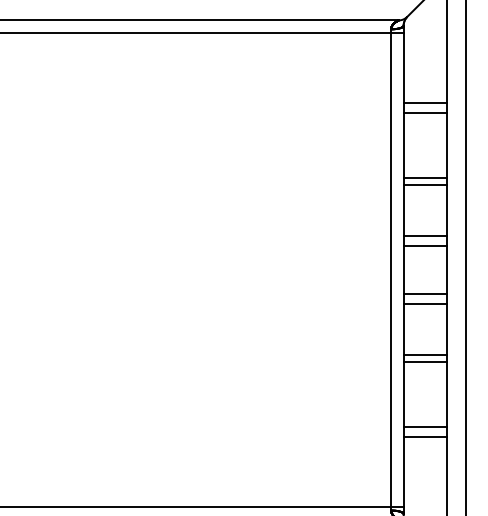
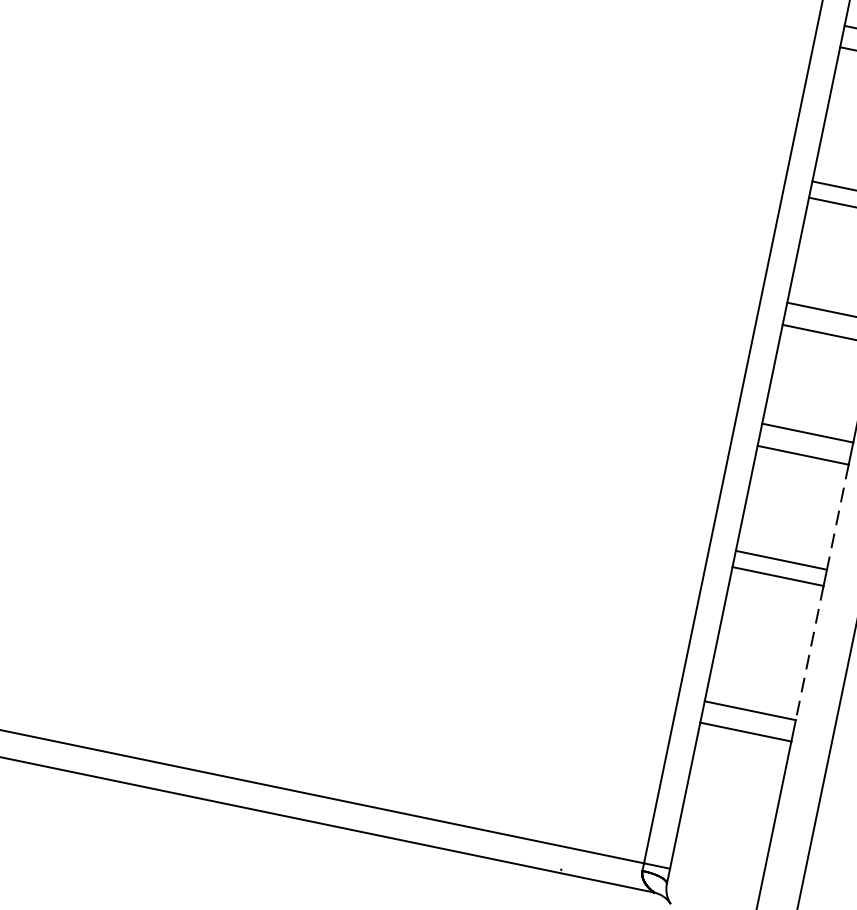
line: (447, 329) -> (838, 517), solid -> dashed
line: (447, 395) -> (809, 655), solid -> dashed

